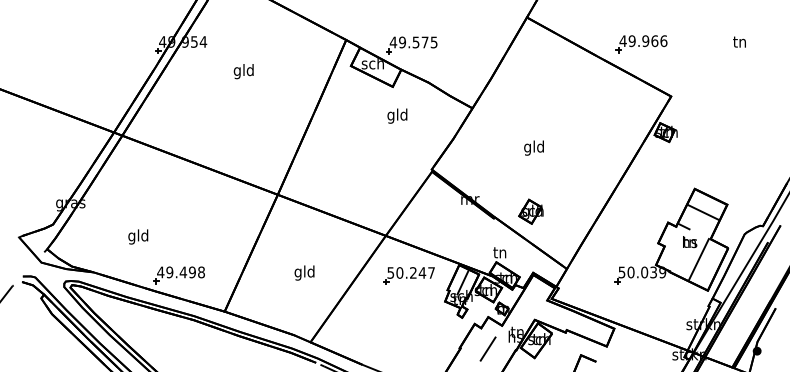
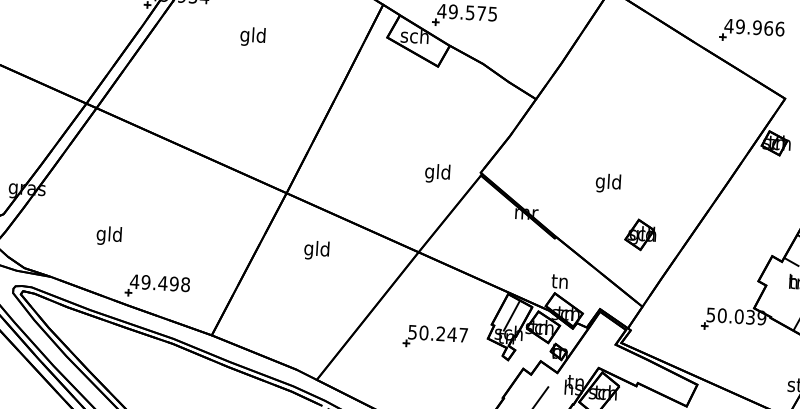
text: (397, 115) -> (437, 172), moved
text: (533, 147) -> (607, 182), moved
part: (530, 211) -> (639, 234), moved
text: (304, 272) -> (316, 249), moved
part: (408, 275) -> (434, 336), moved

